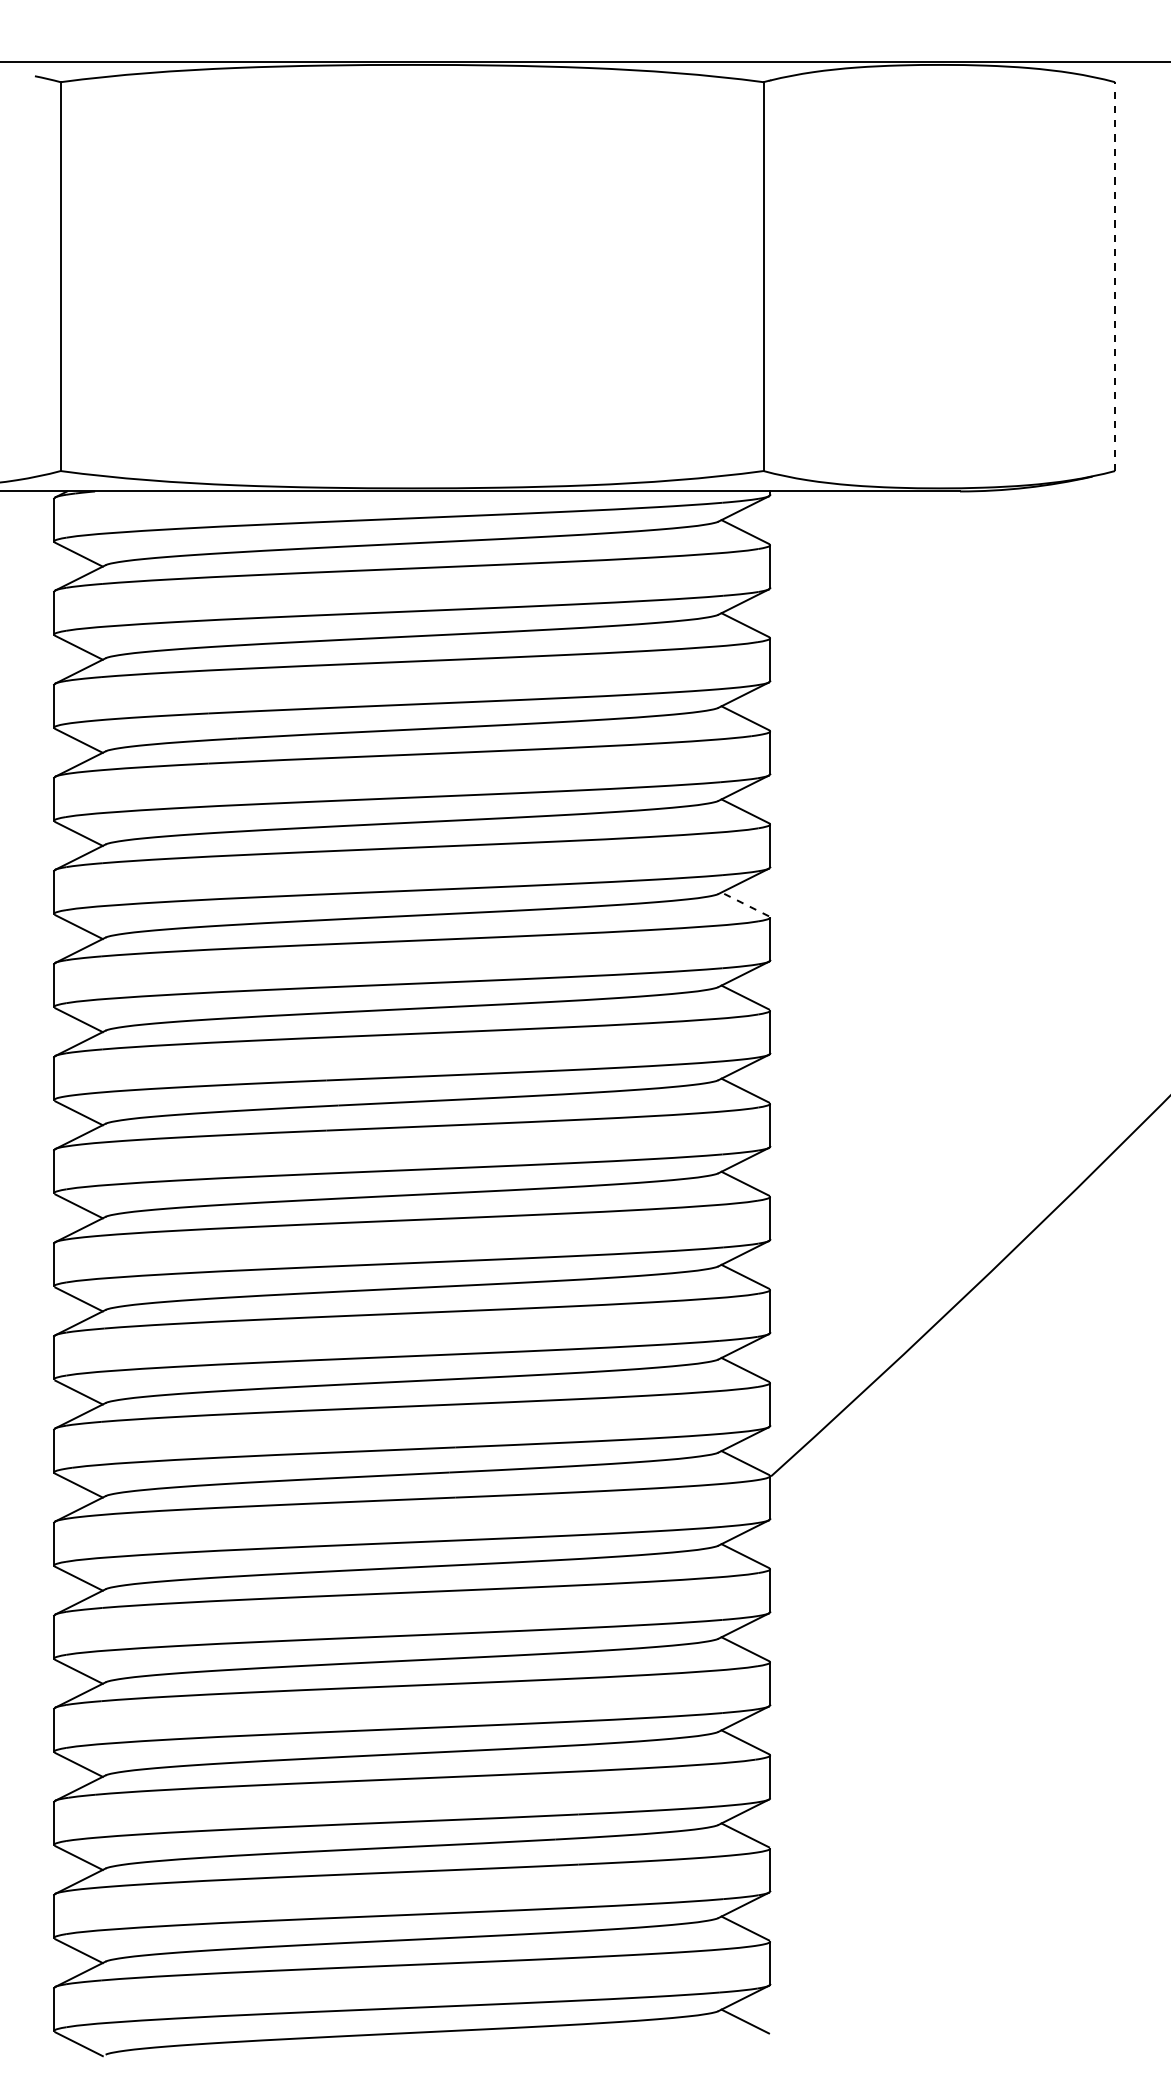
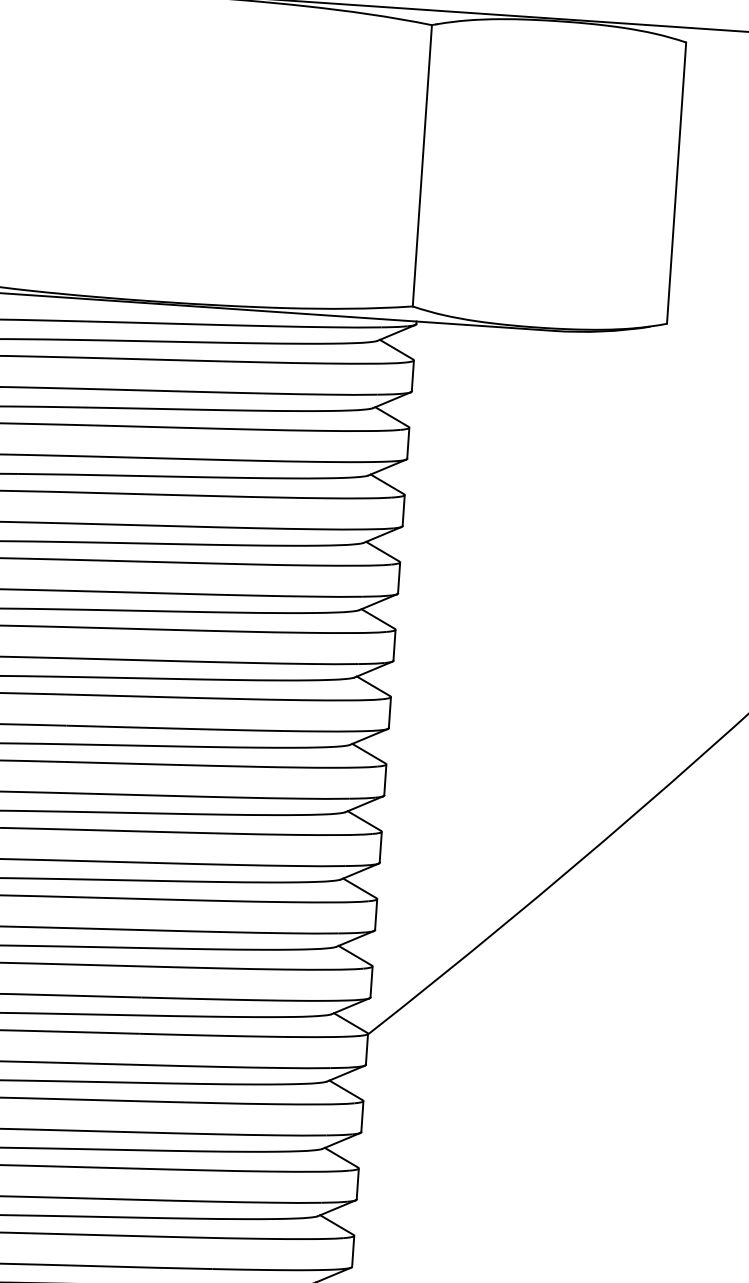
line: (1115, 276) -> (676, 183), dashed -> solid
line: (745, 904) -> (378, 619), dashed -> solid

